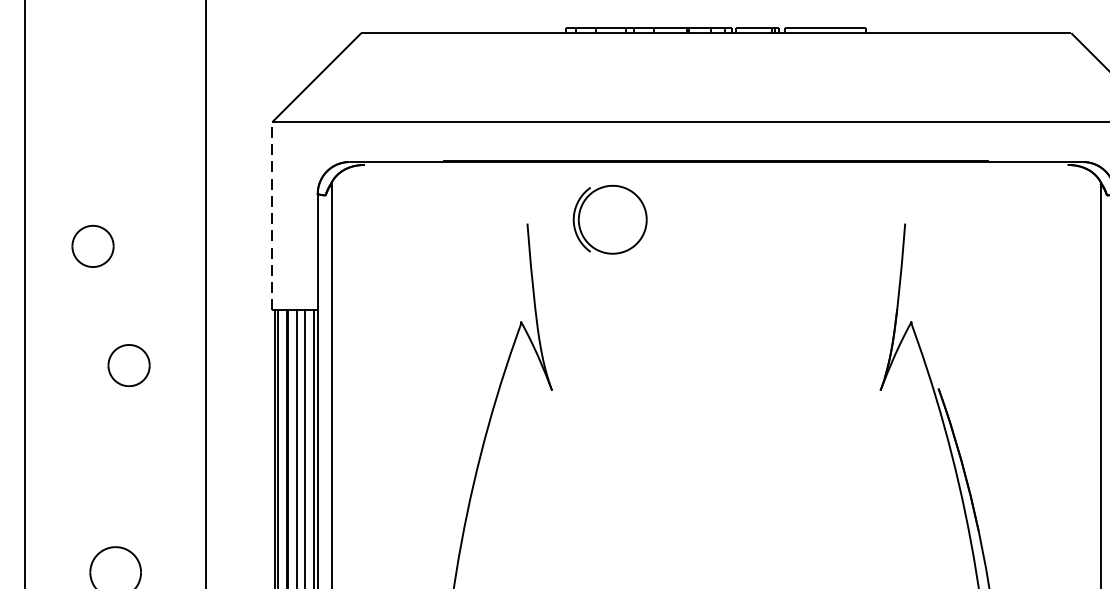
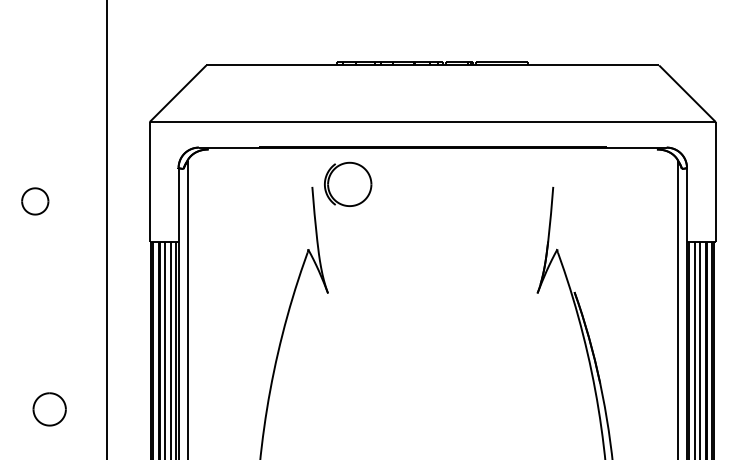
line: (272, 215) -> (149, 181), dashed -> solid
part: (610, 218) -> (348, 183), moved
part: (129, 365) -> (58, 277), removed

